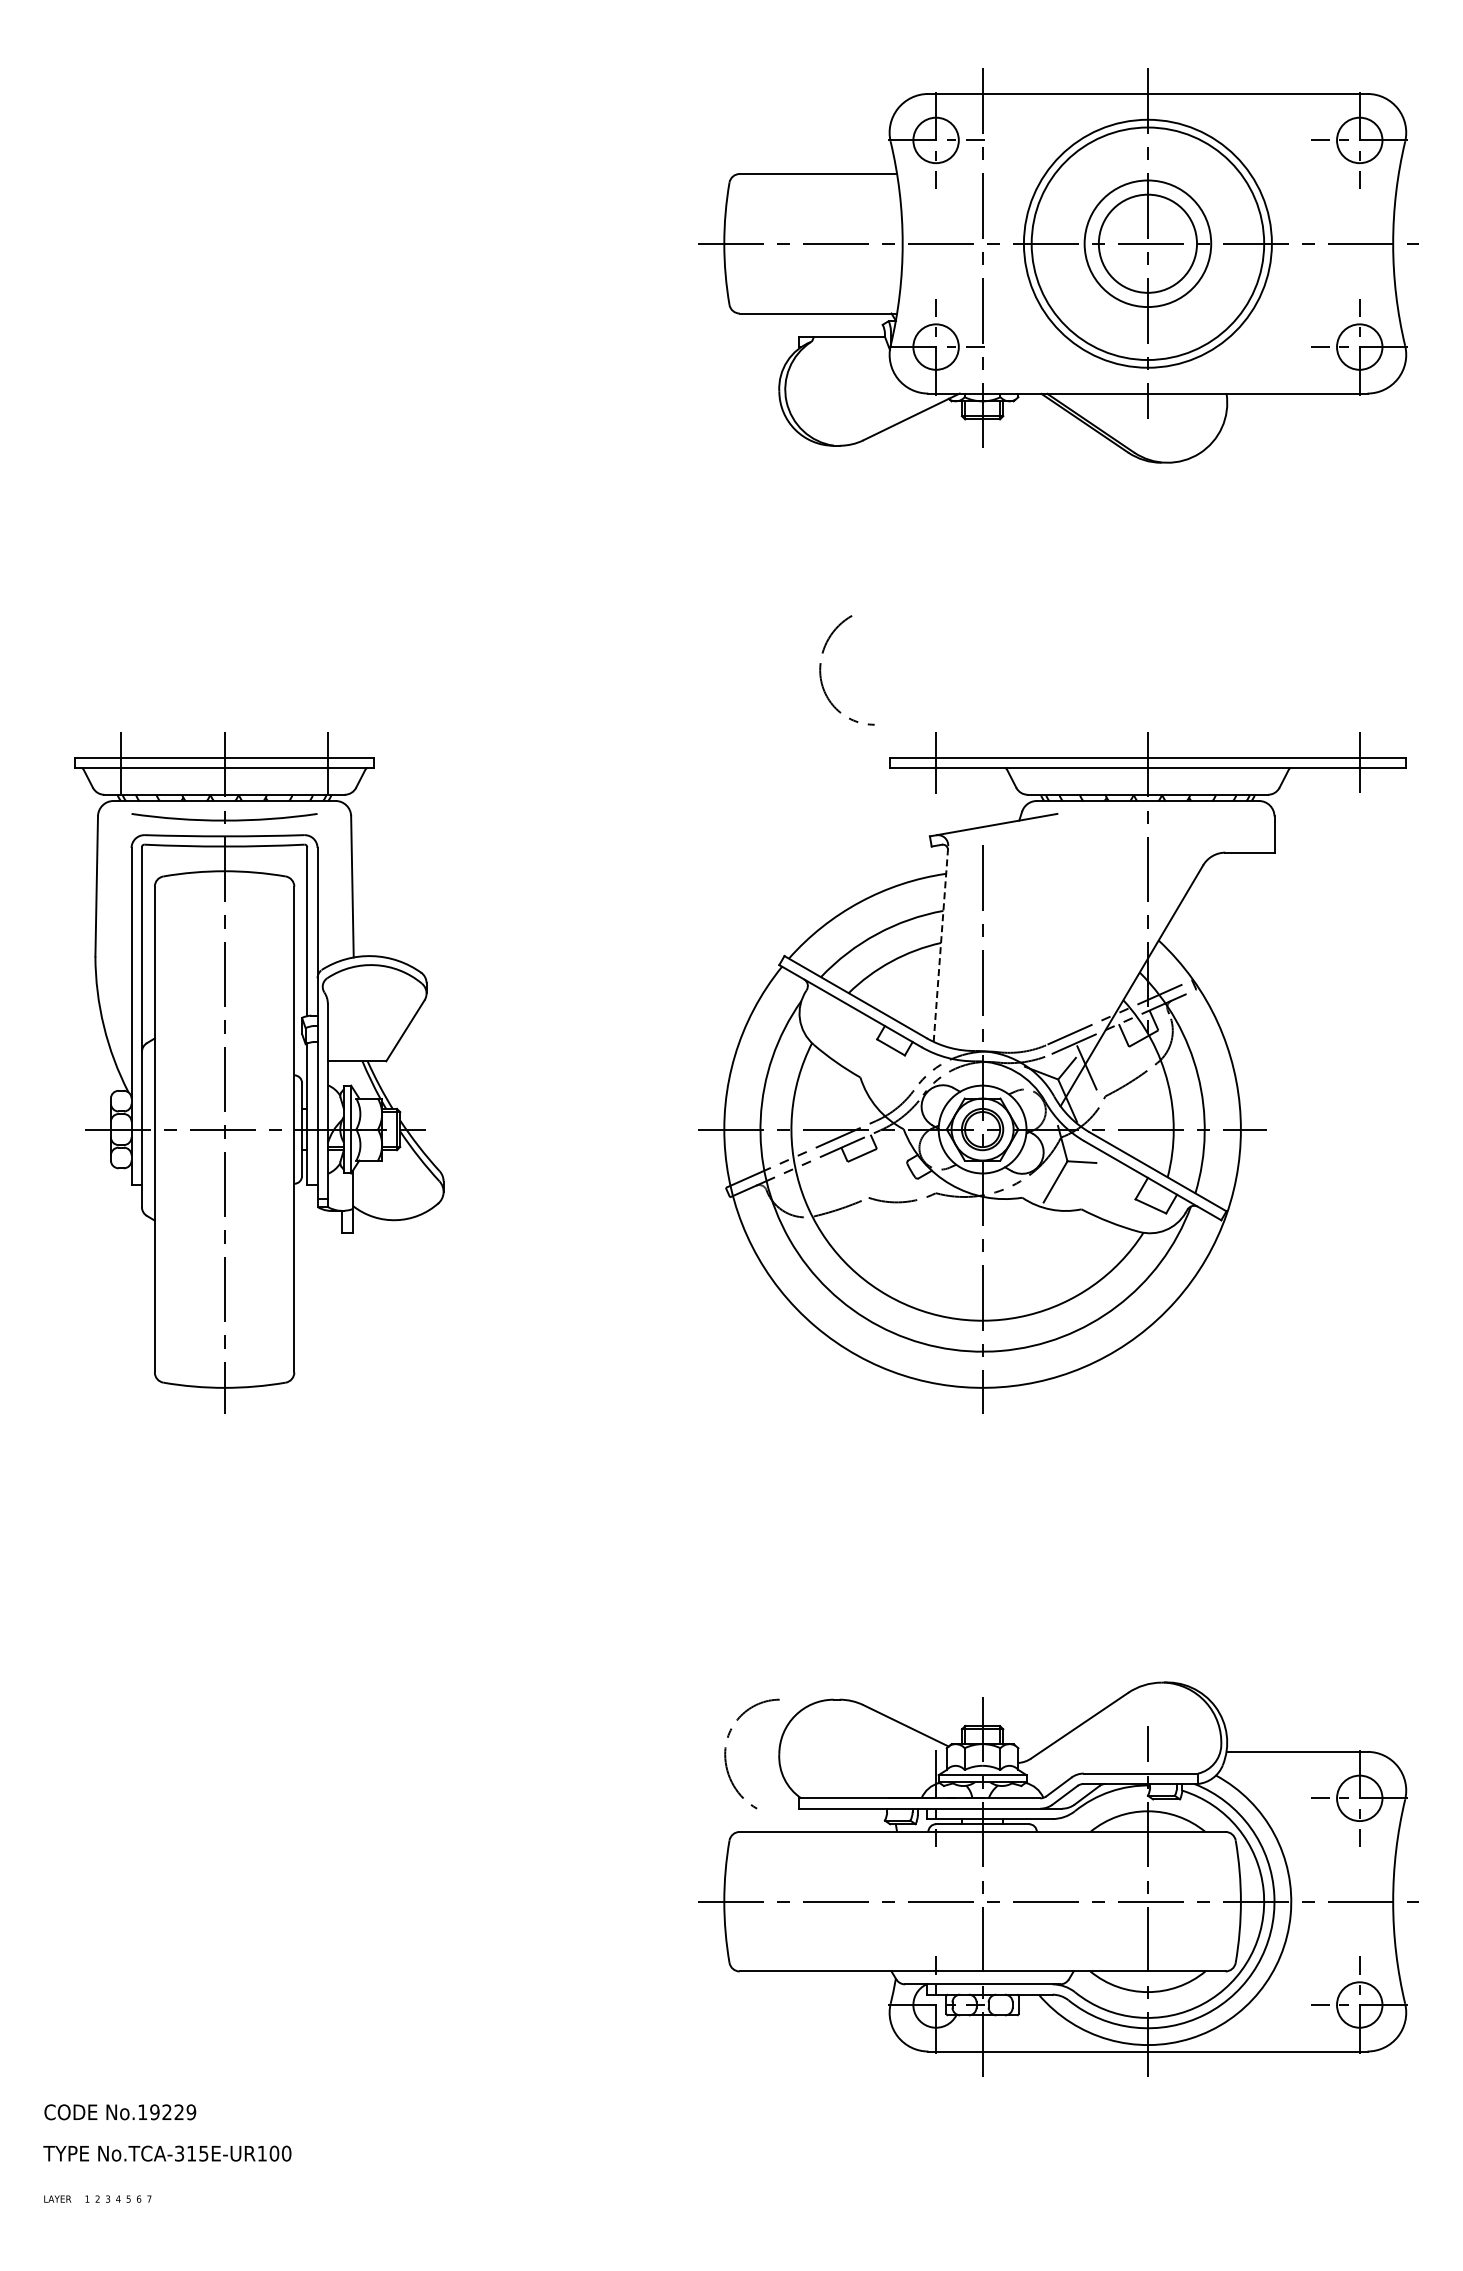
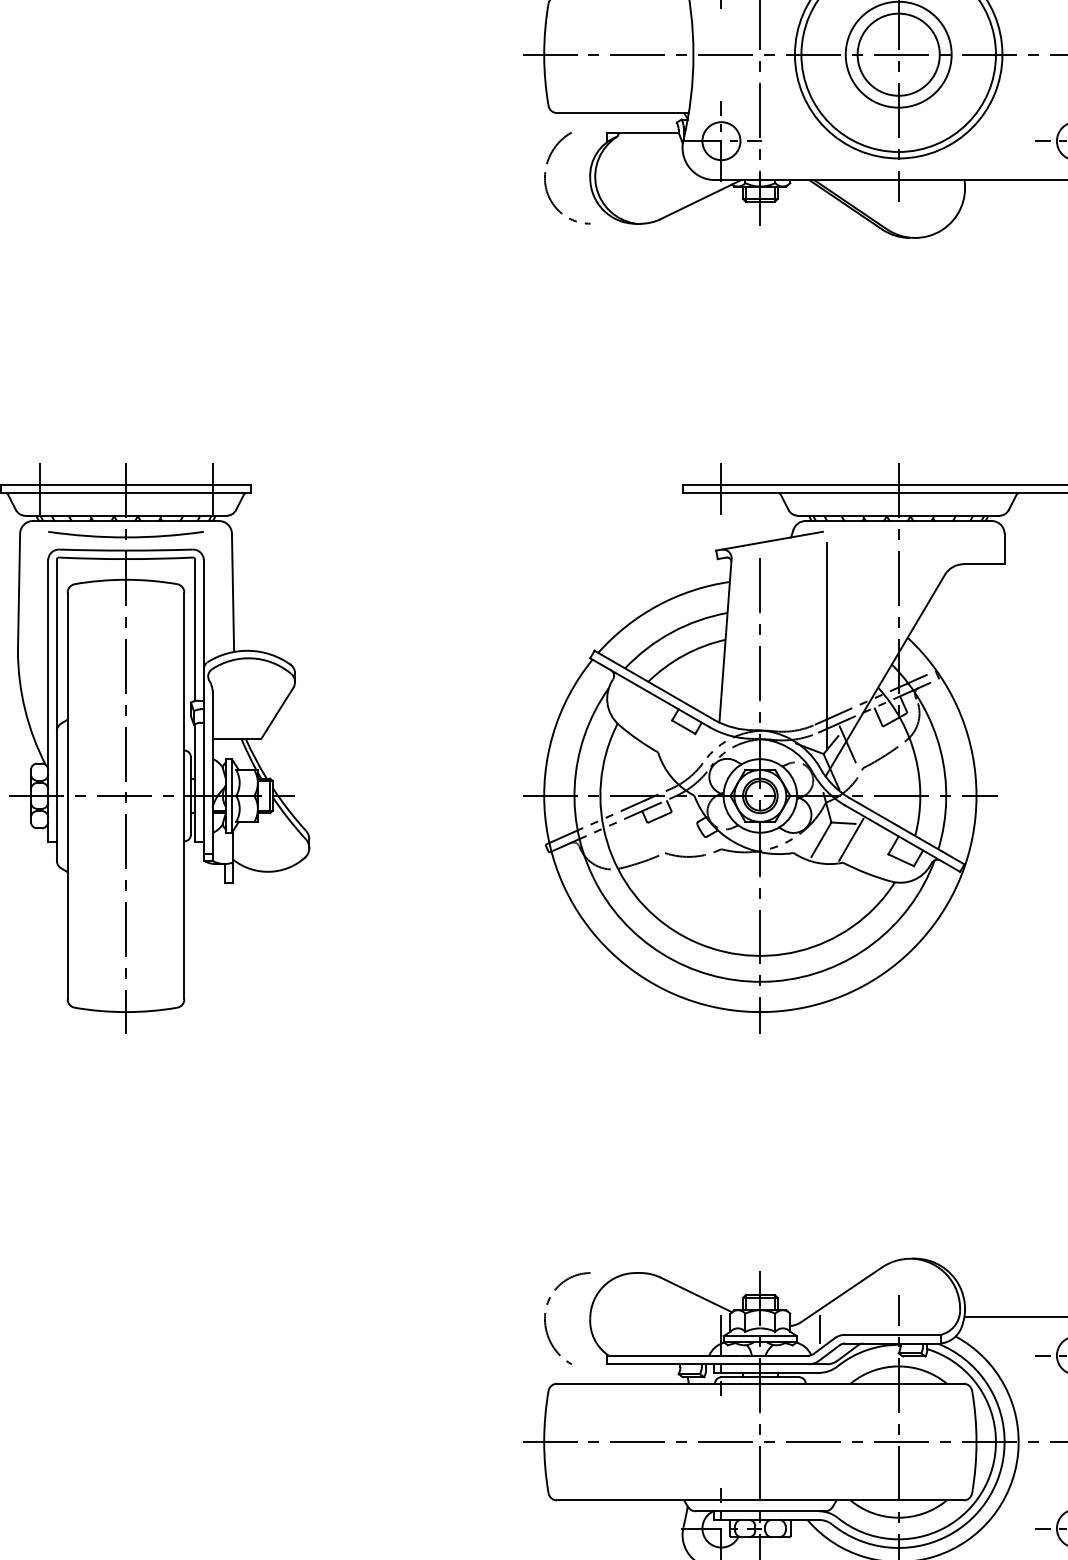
part: (821, 670) -> (546, 178), moved
line: (941, 943) -> (725, 640), dashed -> solid
line: (1062, 950) -> (827, 646), added
line: (1090, 1181) -> (850, 839), added
line: (1053, 1767) -> (819, 1329), added

